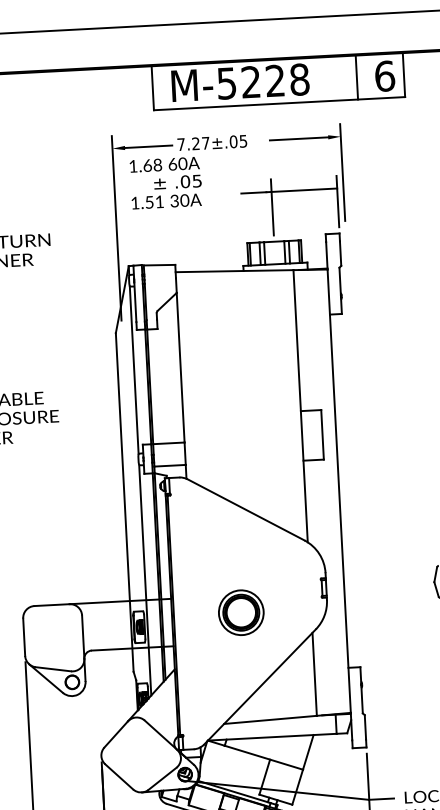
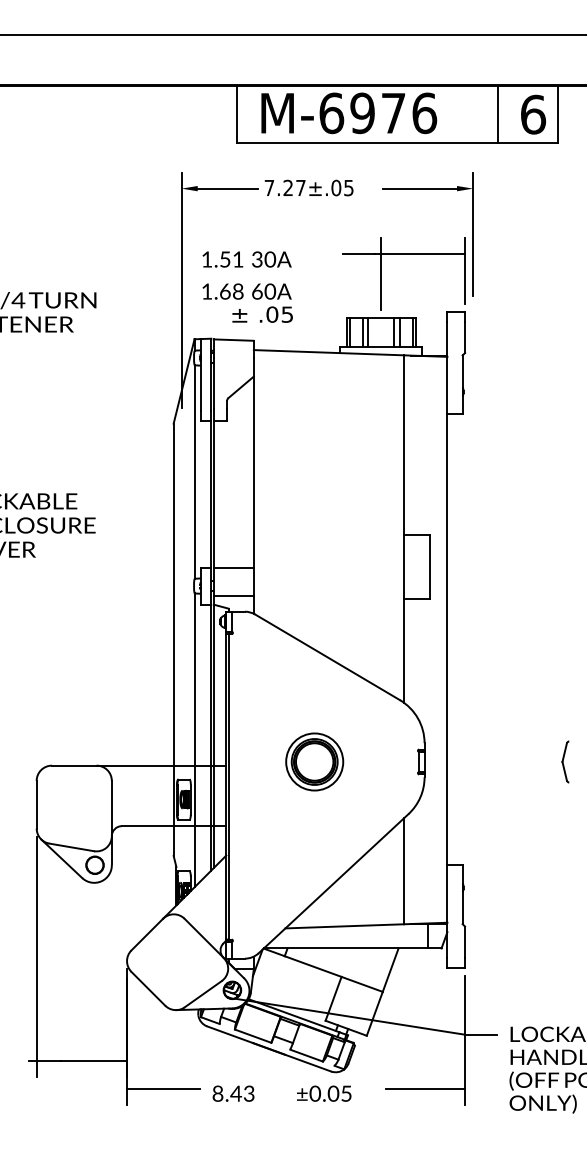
text: (263, 81) -> (378, 113), M-5228 -> M-6976
text: (165, 173) -> (247, 302), moved
part: (241, 612) -> (314, 761), moved

